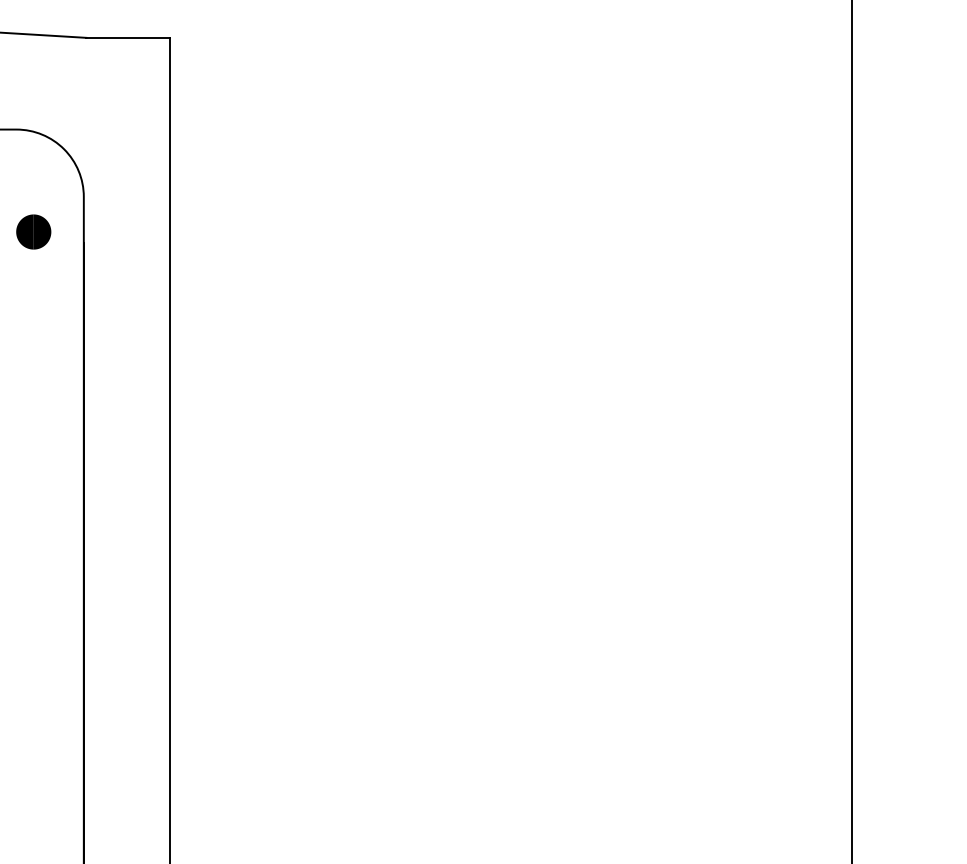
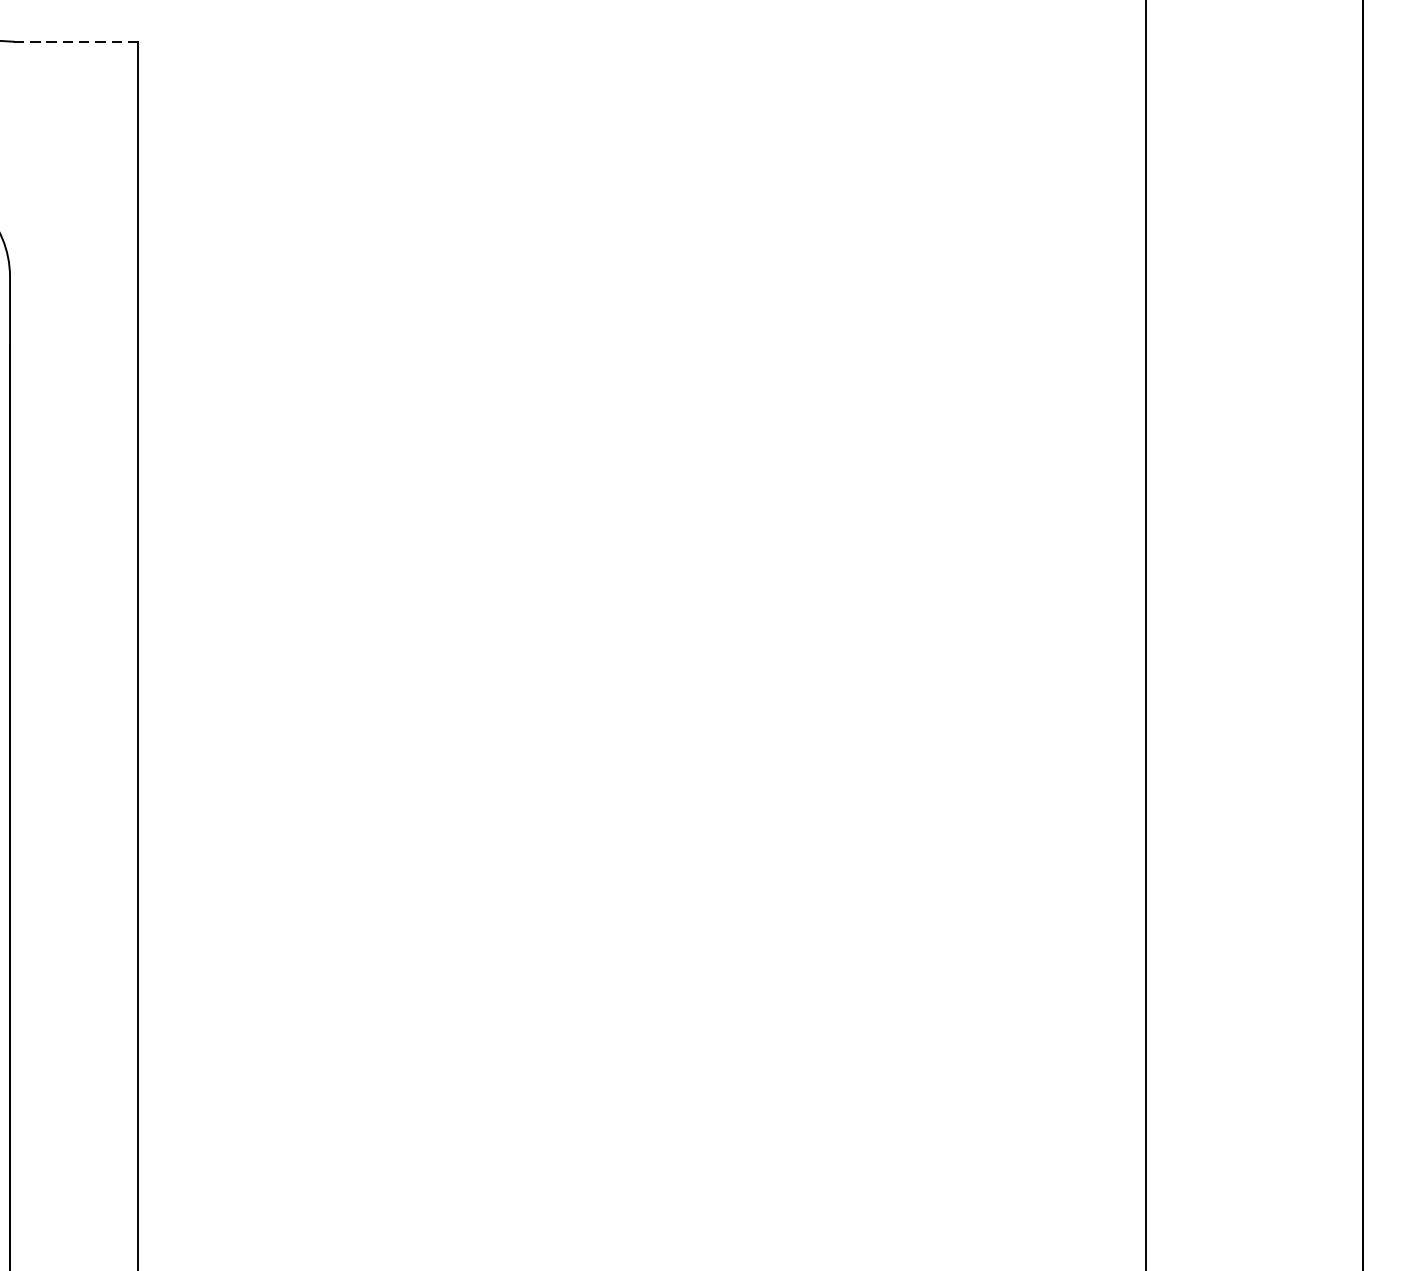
line: (128, 37) -> (76, 41), solid -> dashed

